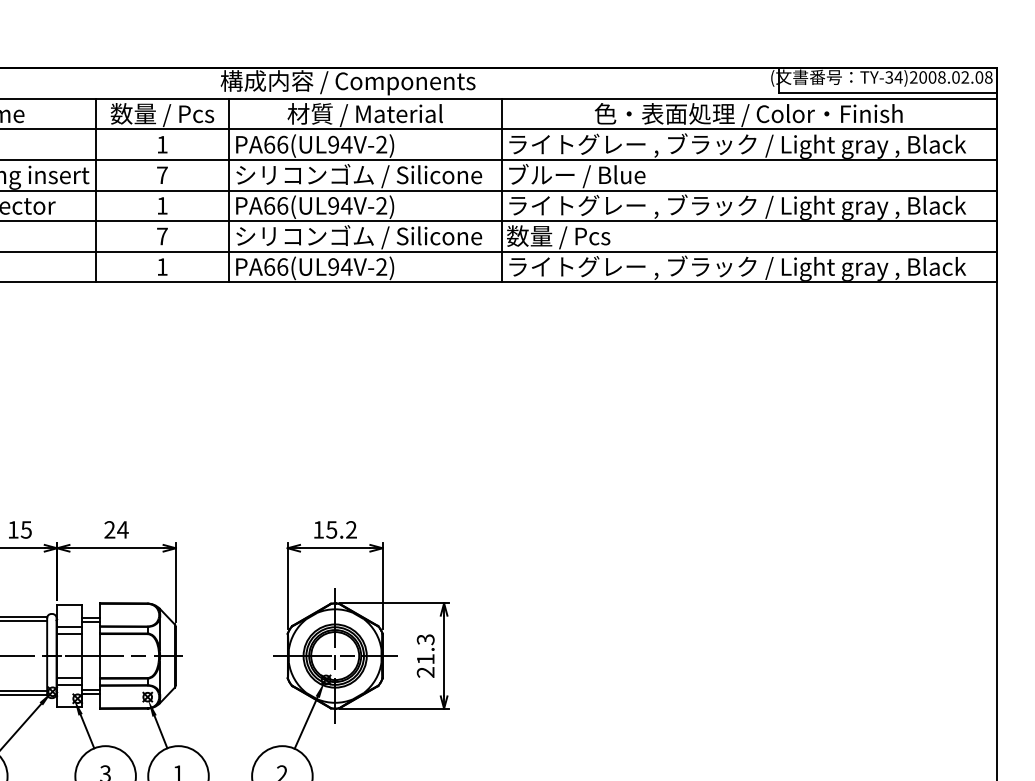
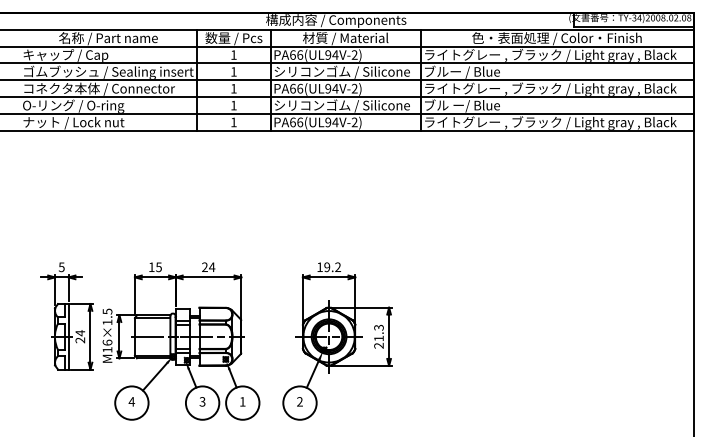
text: (161, 174) -> (233, 71), 7 -> 1
text: (161, 236) -> (233, 105), 7 -> 1
text: (575, 236) -> (461, 105), 数量 / Pcs -> ブル ー/ Blue
text: (332, 528) -> (327, 266), 15.2 -> 19.2

